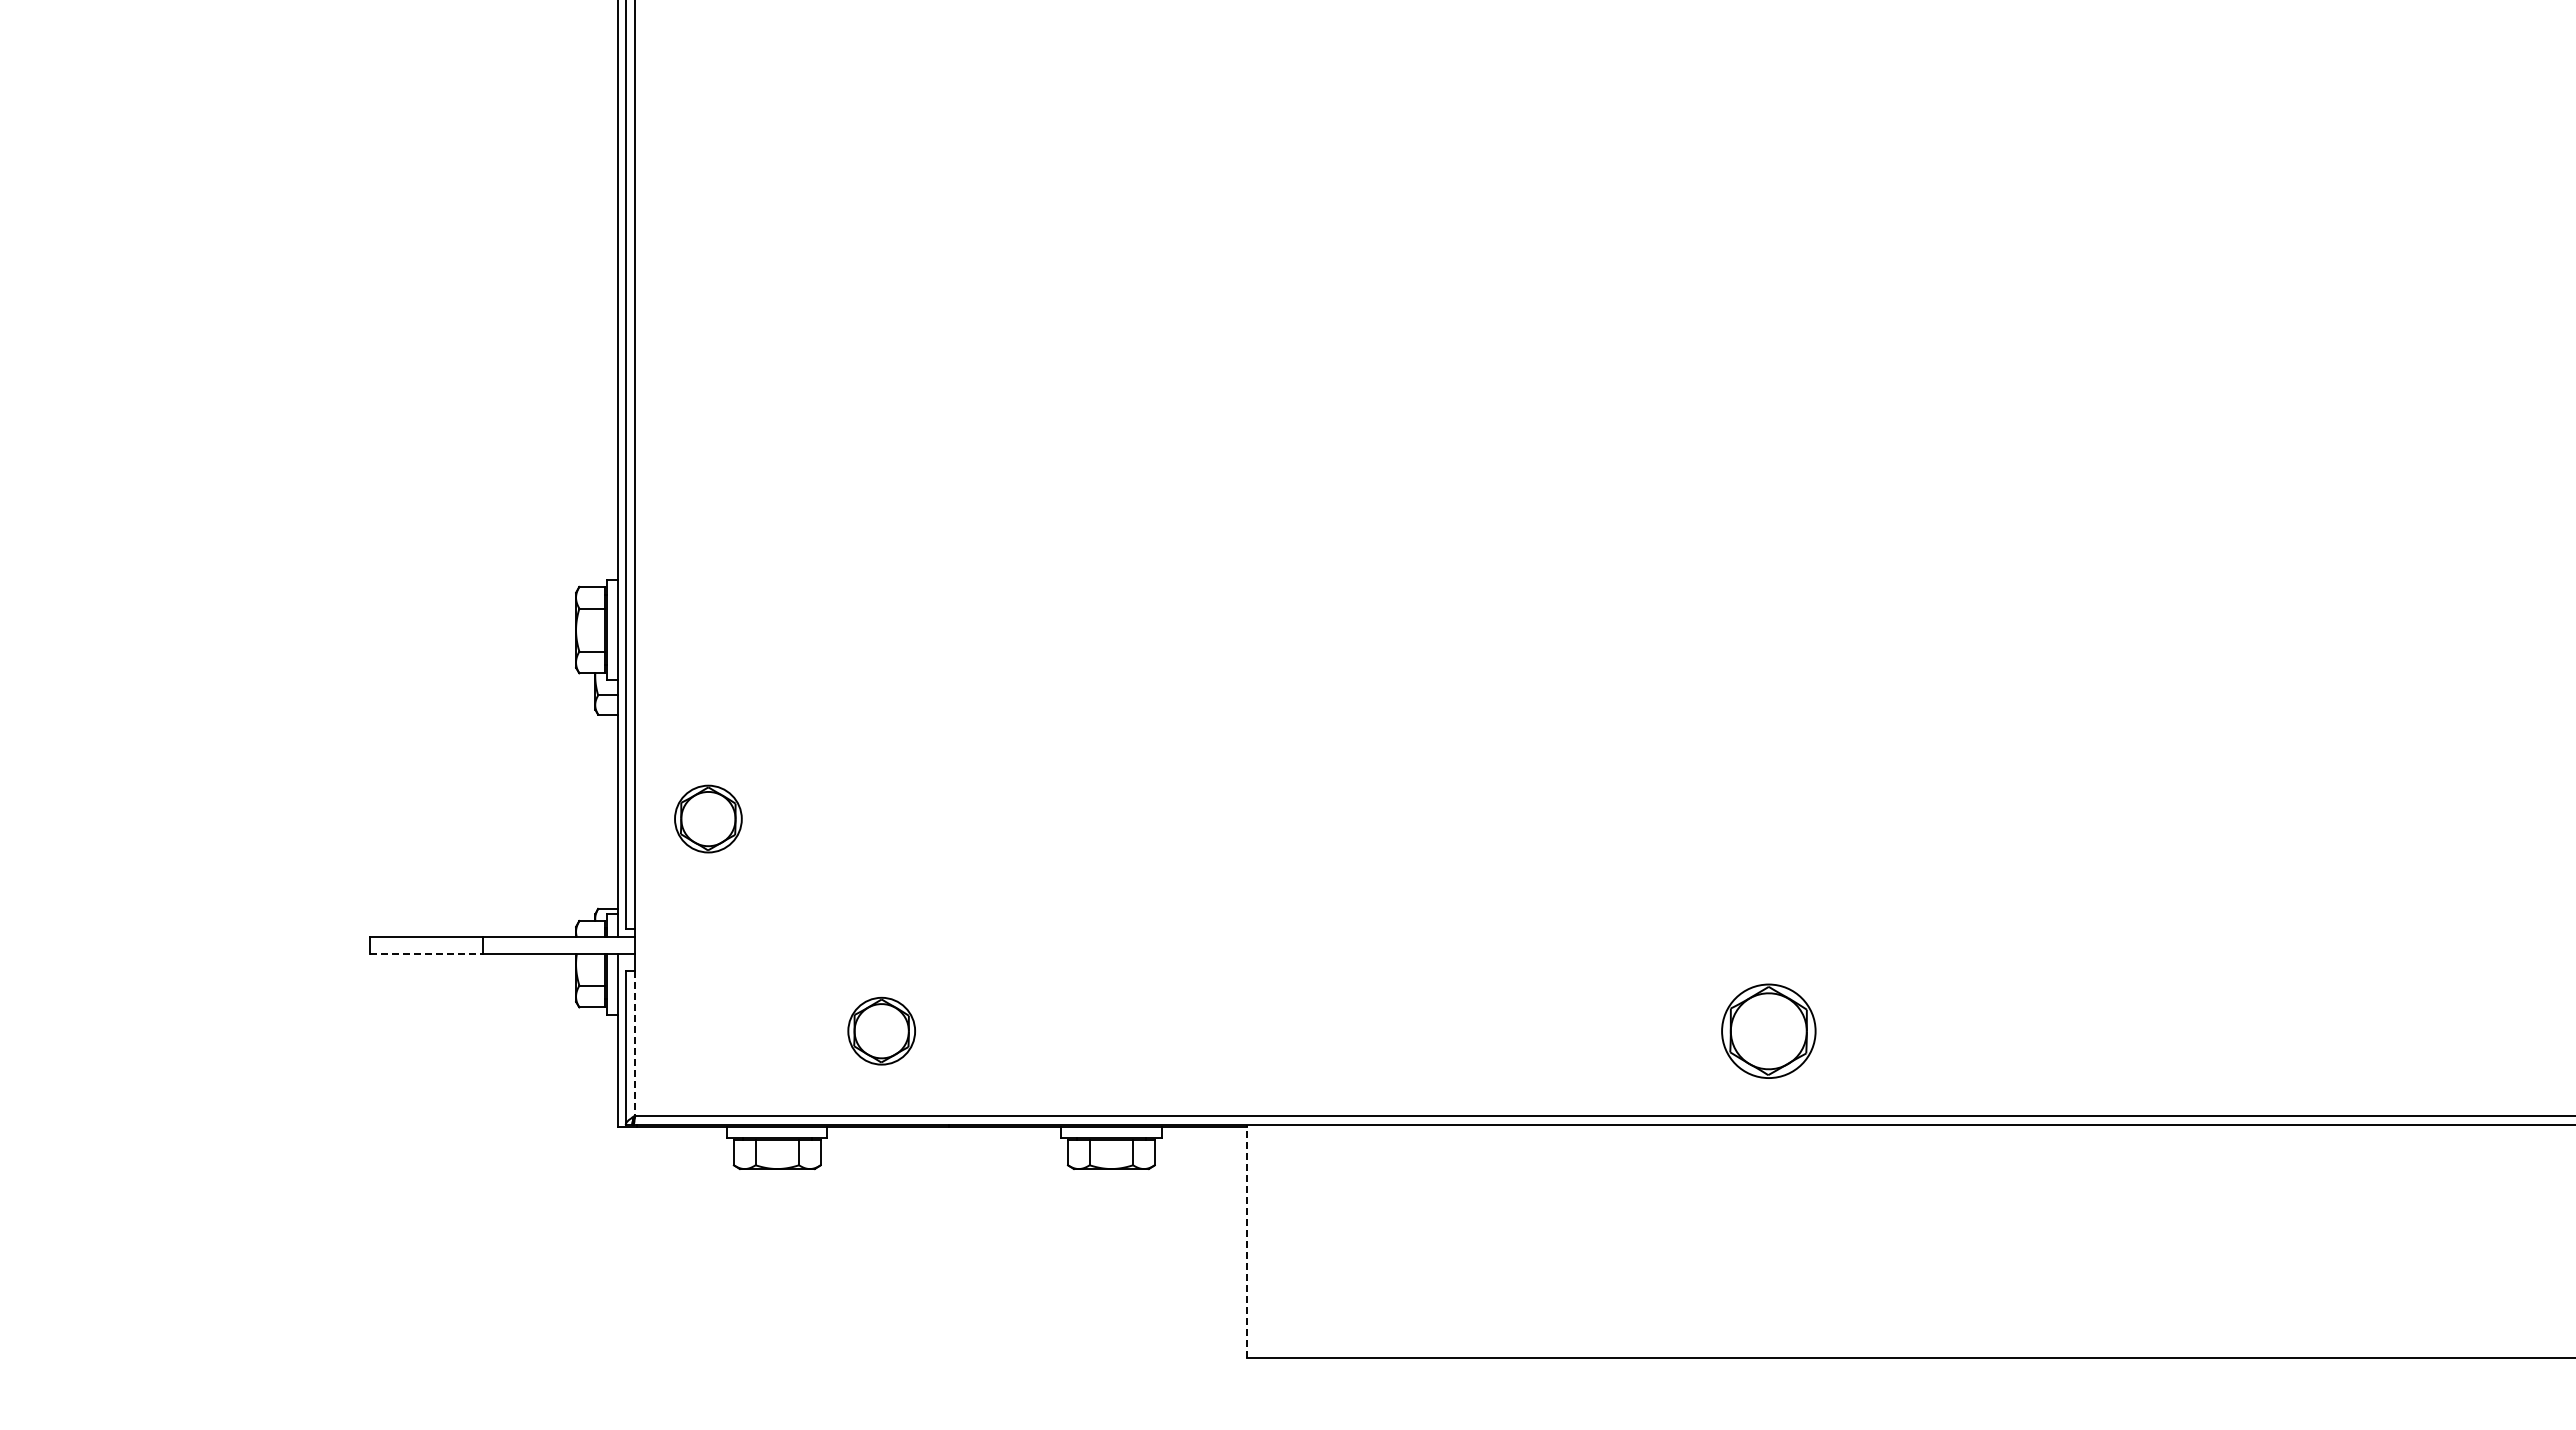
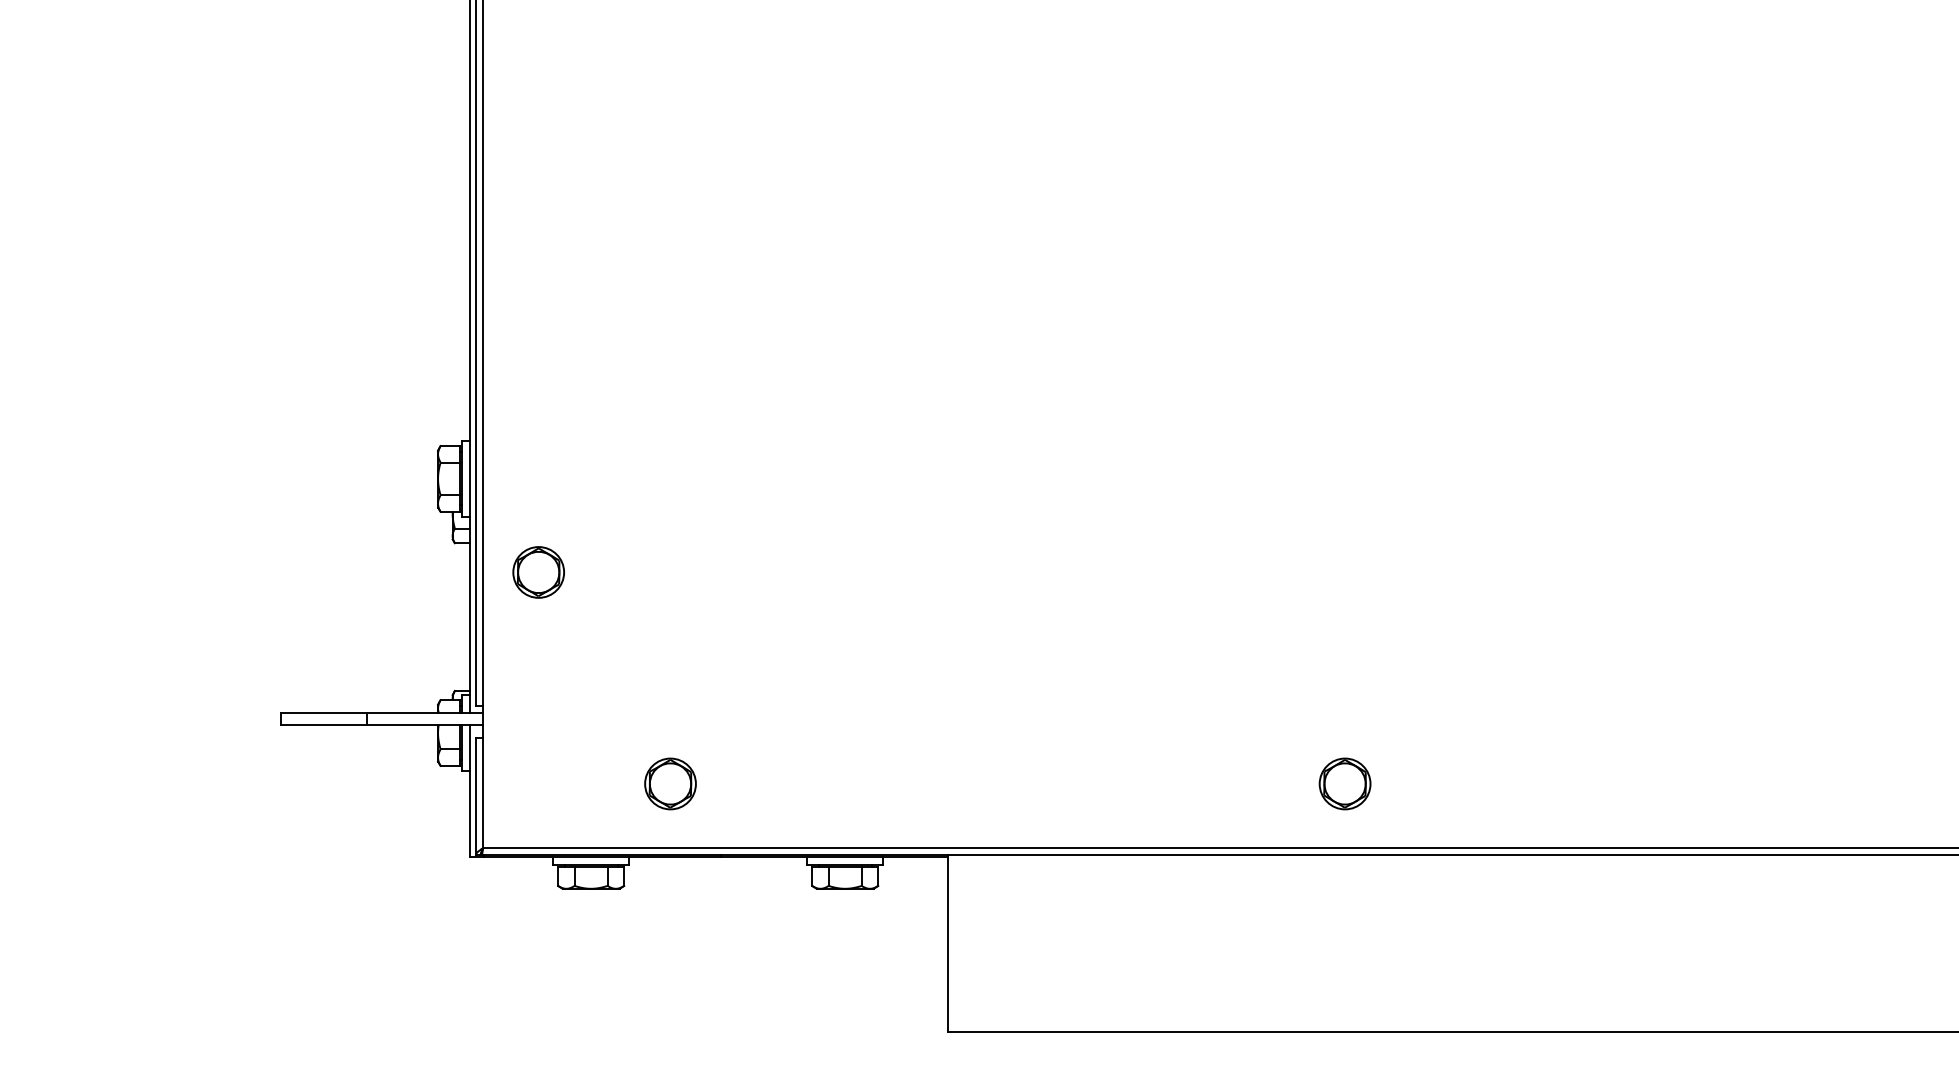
part: (708, 818) -> (538, 572), moved
line: (427, 953) -> (325, 724), dashed -> solid
part: (1768, 1030) -> (1344, 783), size x0.71
line: (635, 1043) -> (483, 793), dashed -> solid
line: (1247, 1240) -> (948, 943), dashed -> solid

